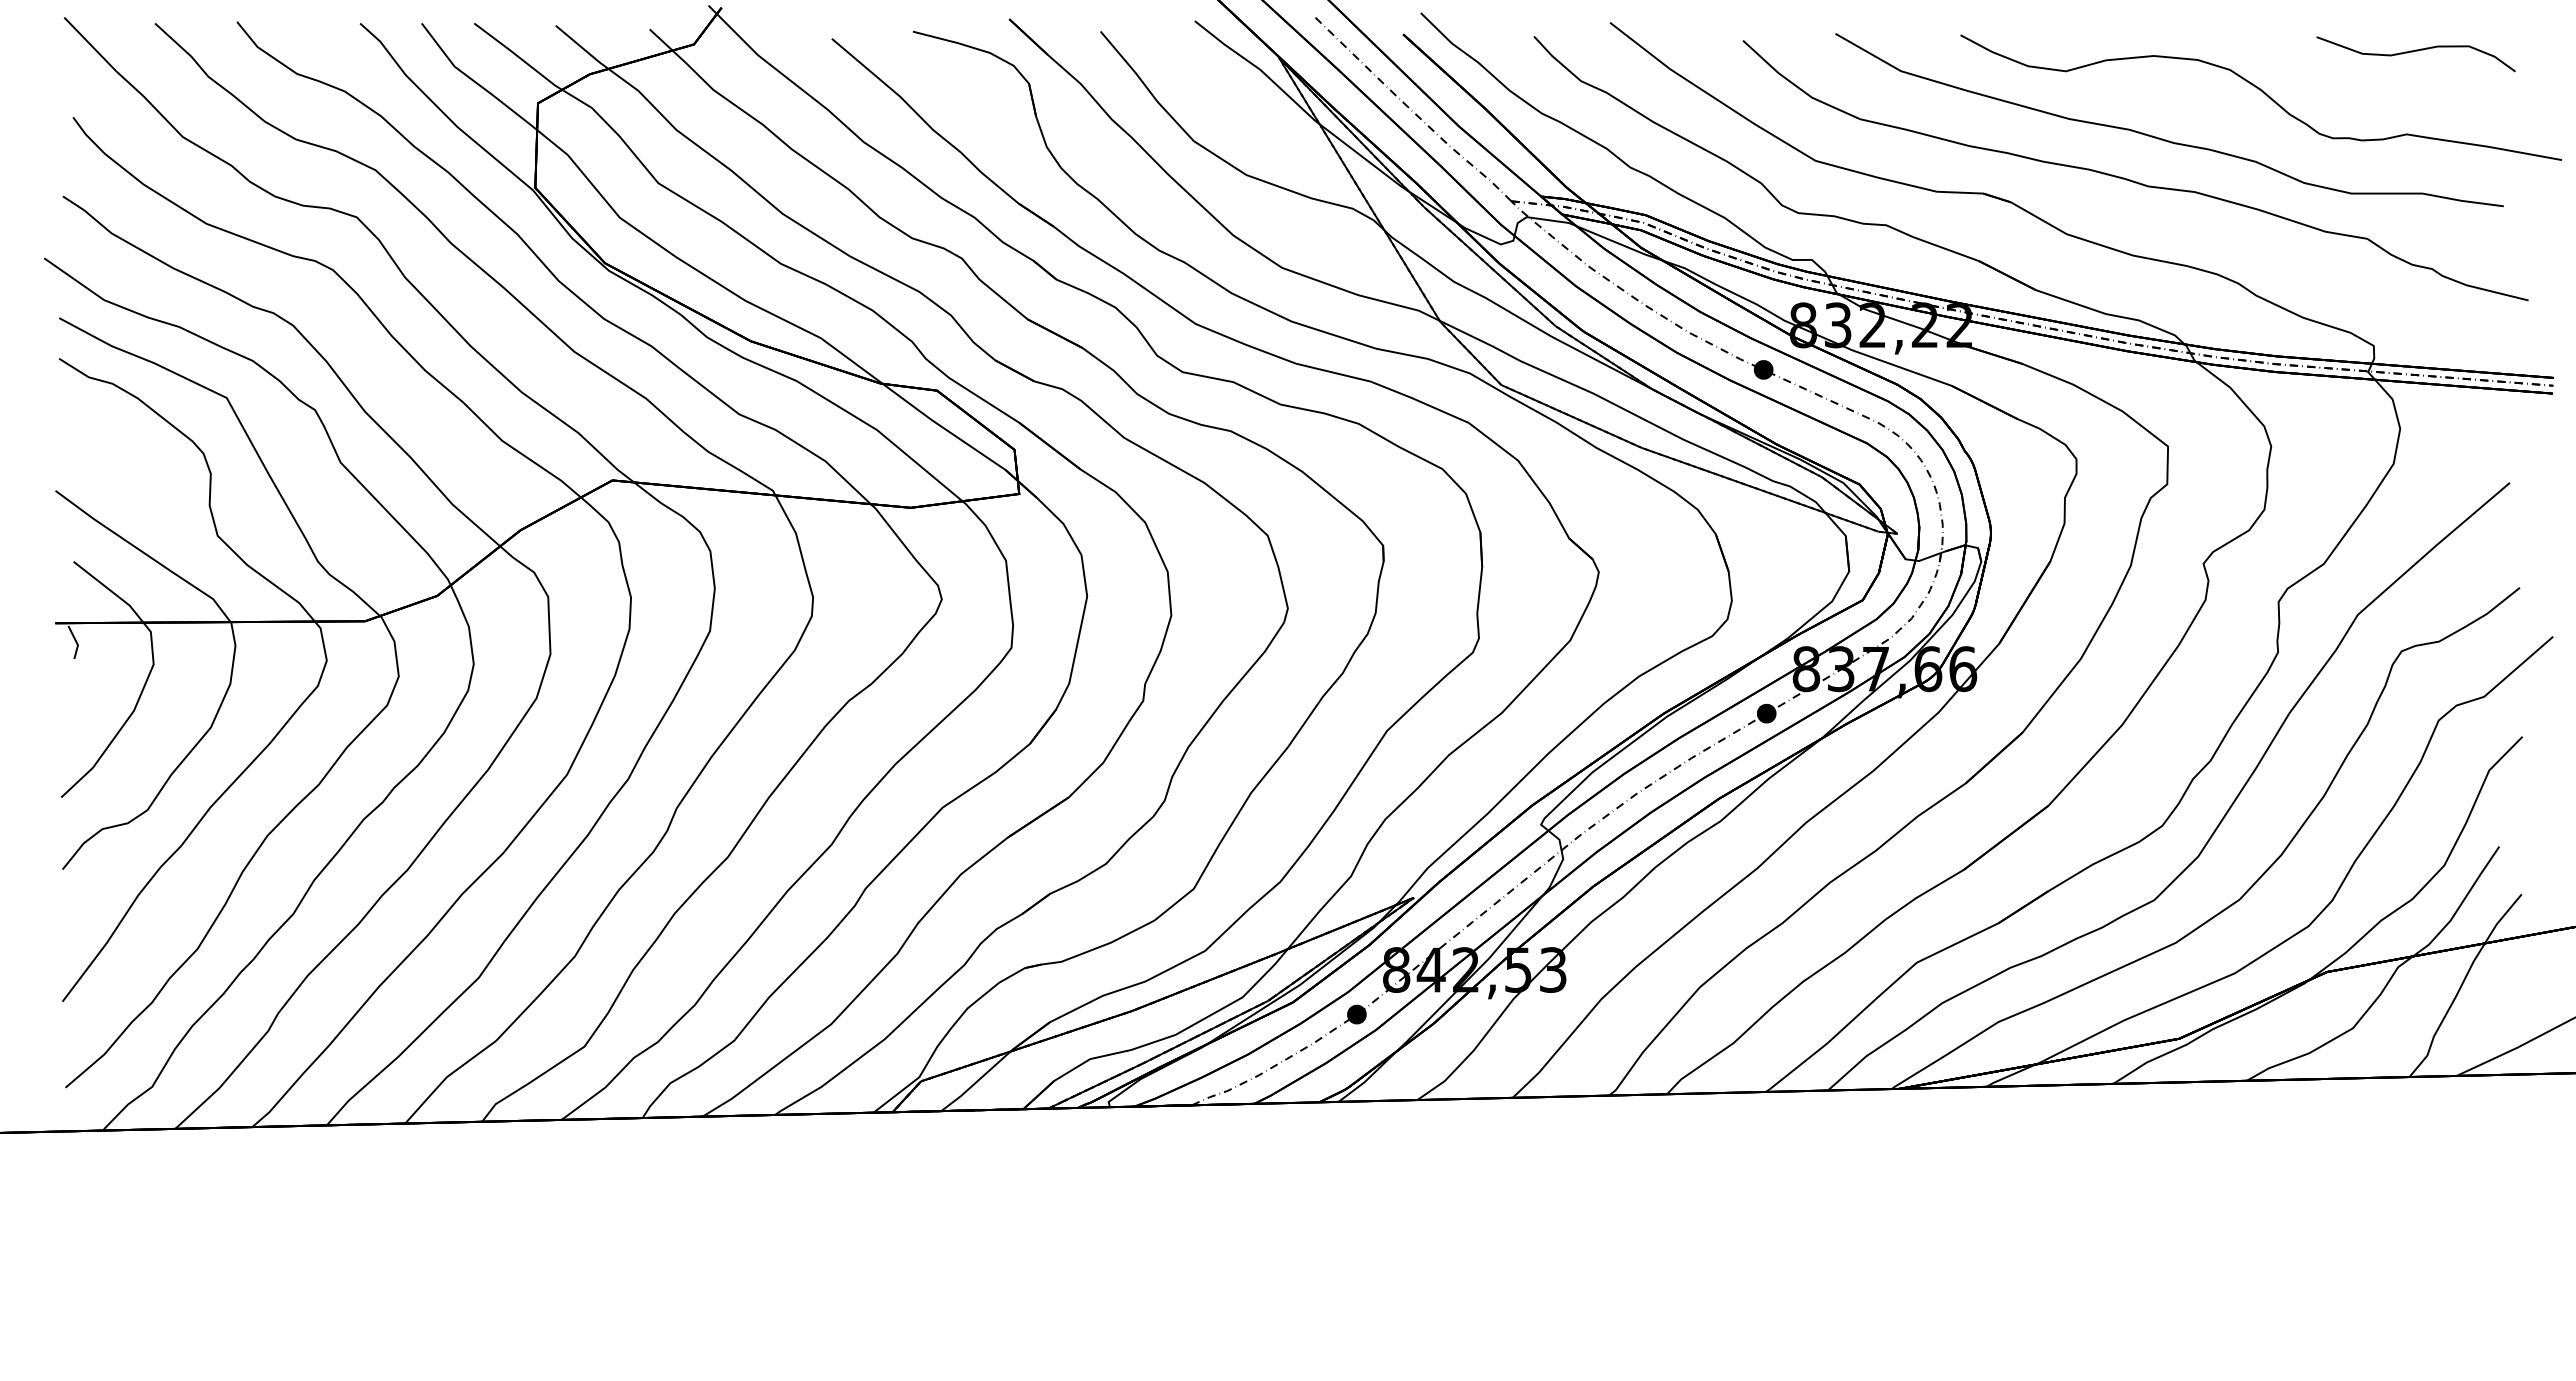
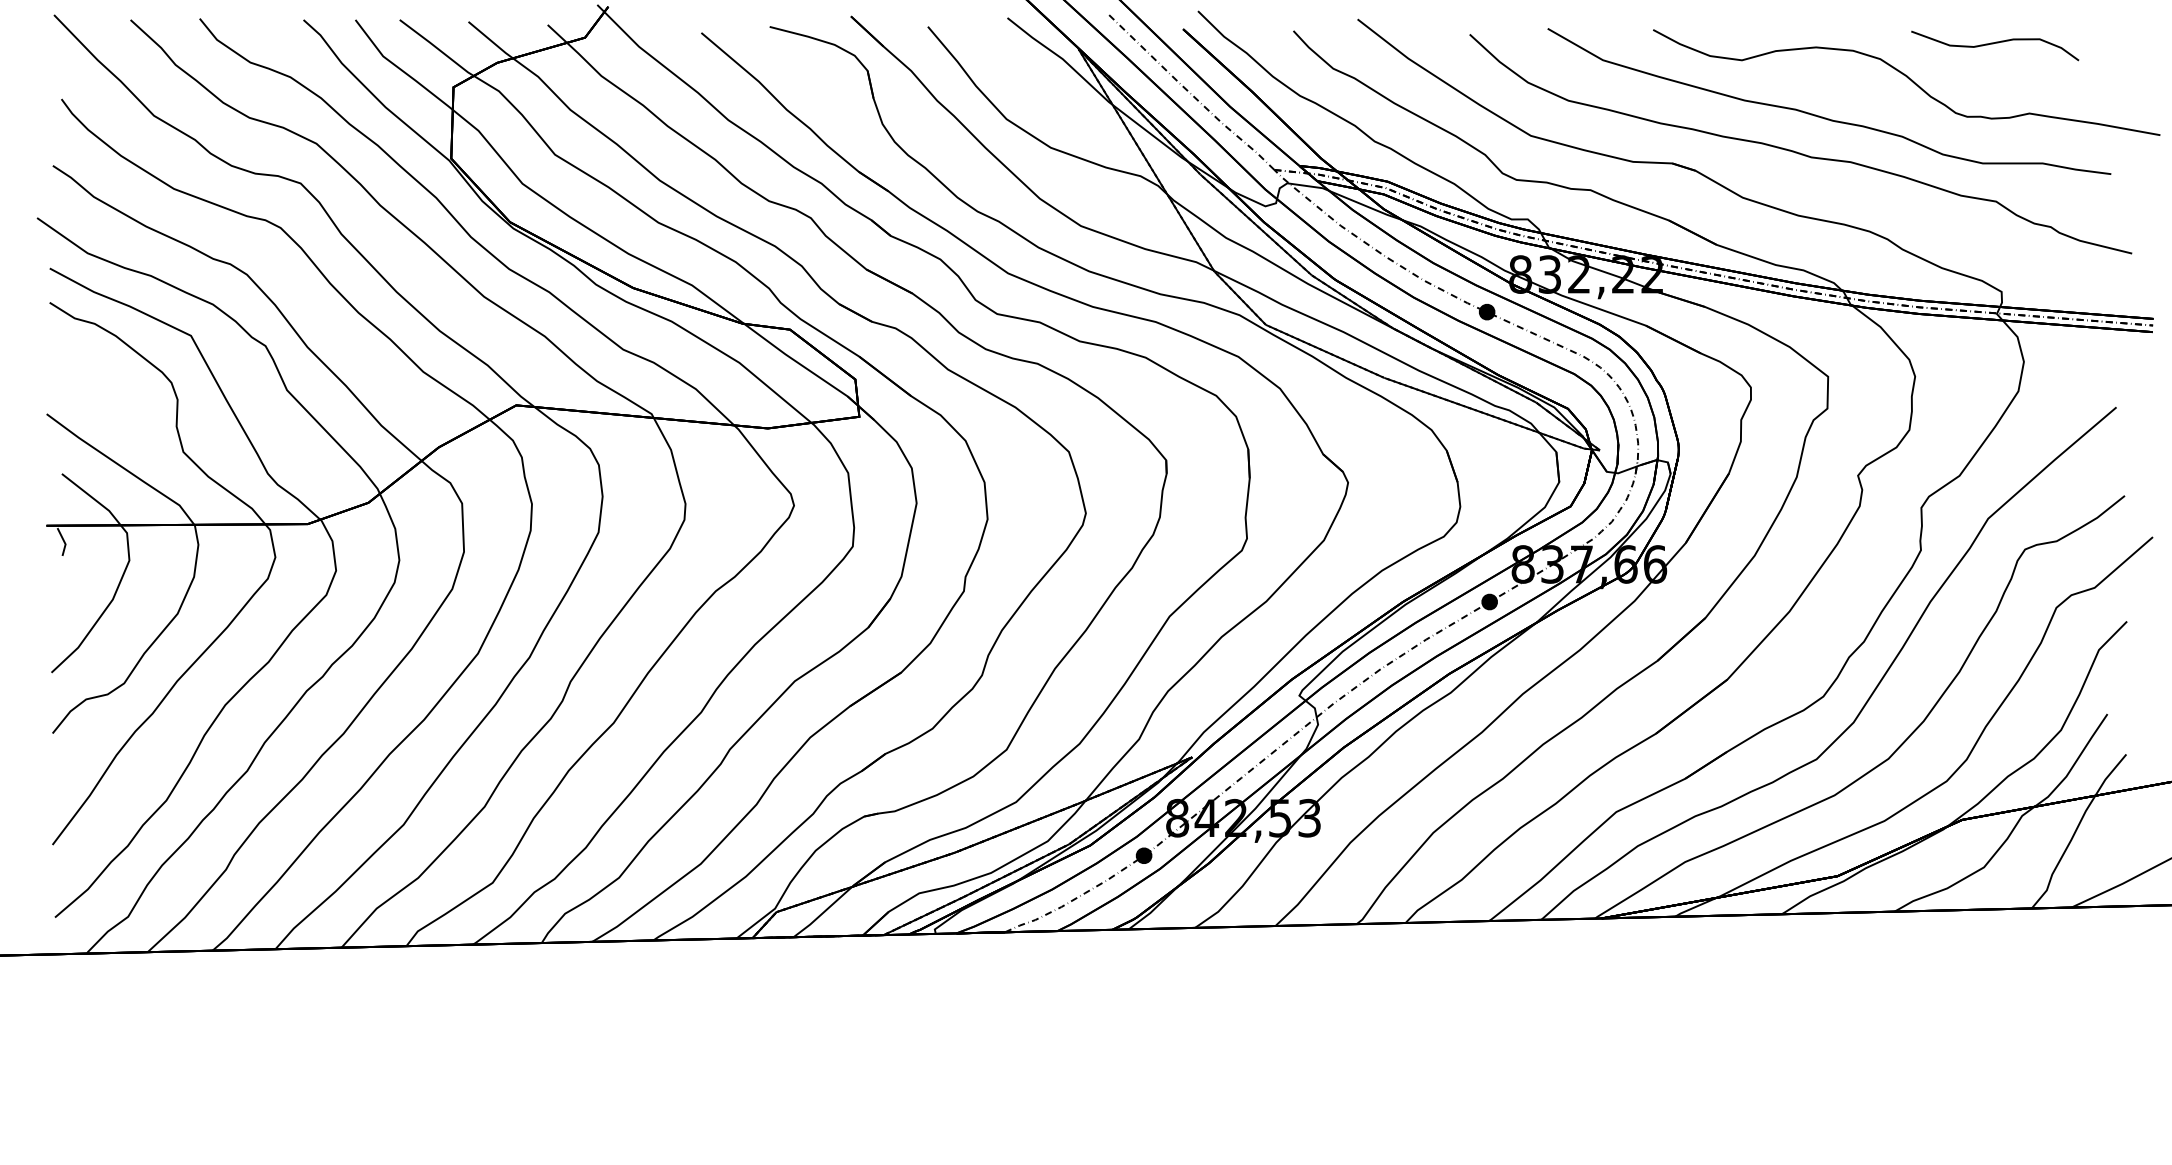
curve: (2413, 52) -> (1992, 44), moved

